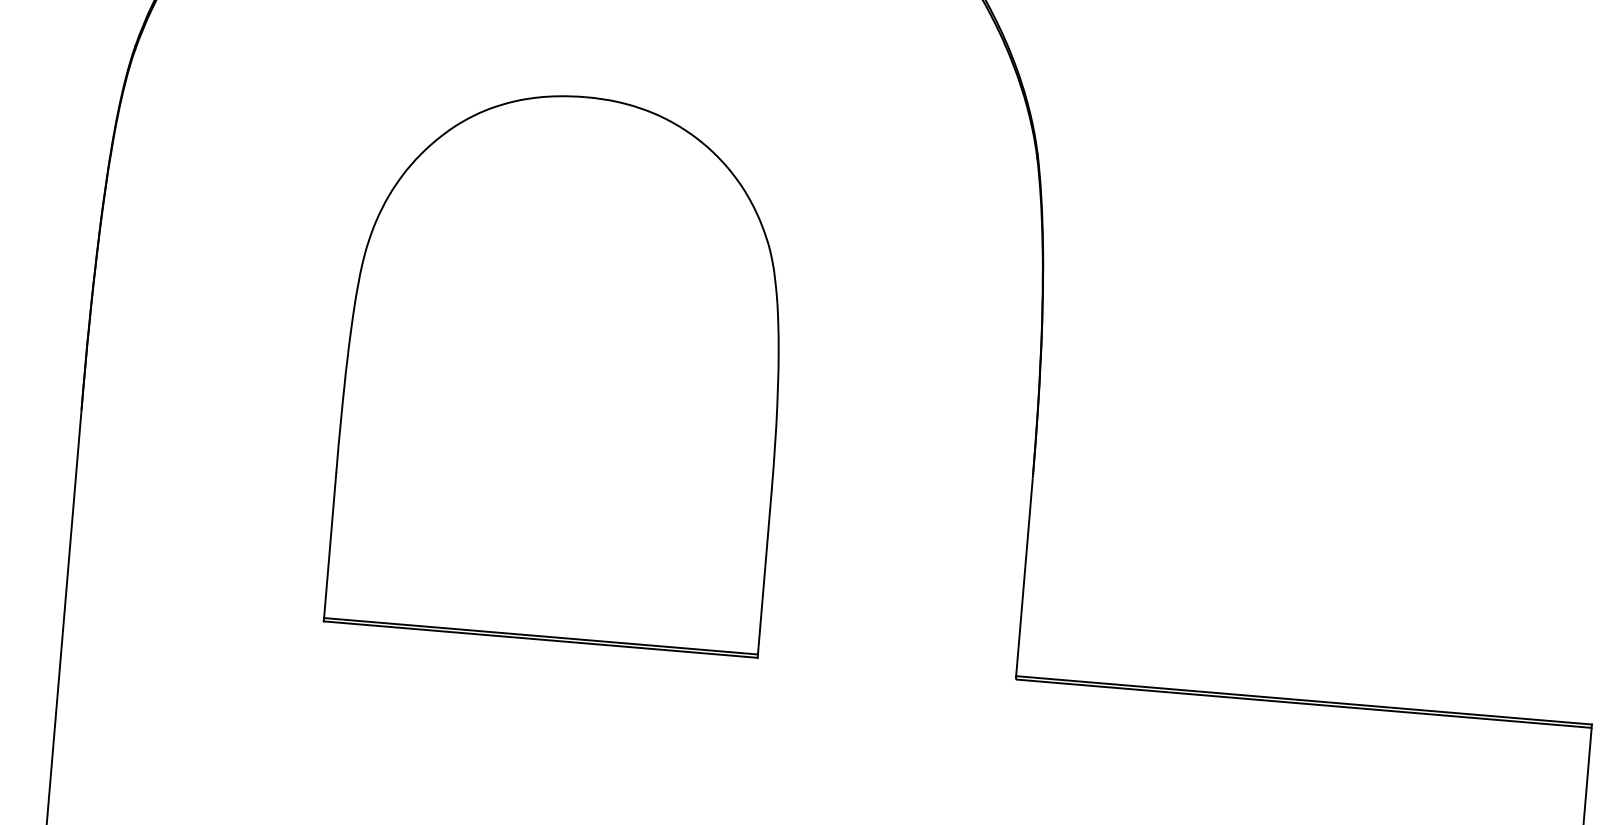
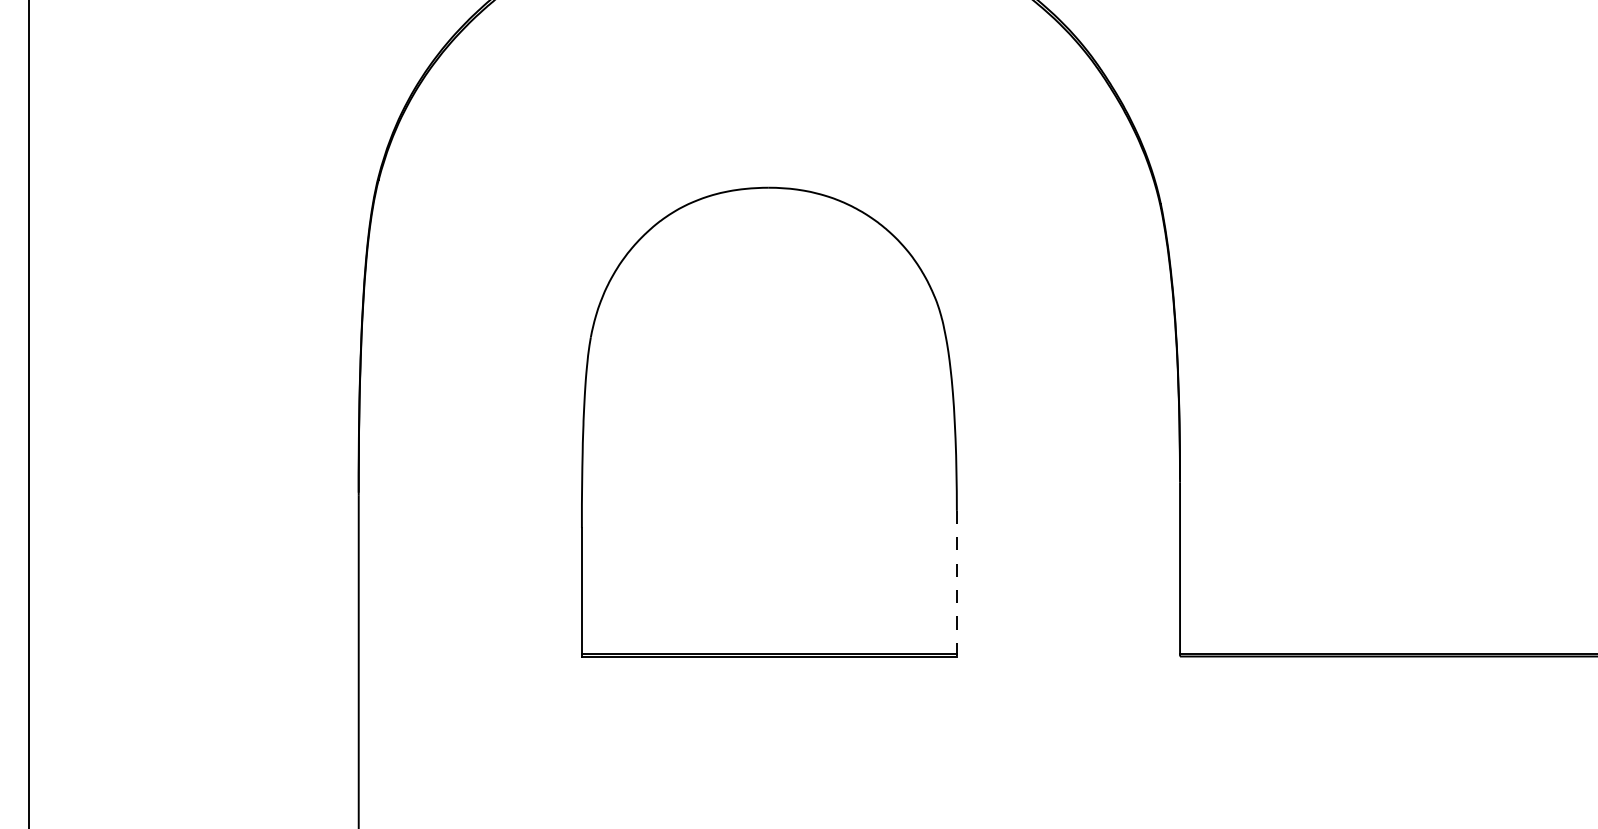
line: (764, 573) -> (956, 583), solid -> dashed

